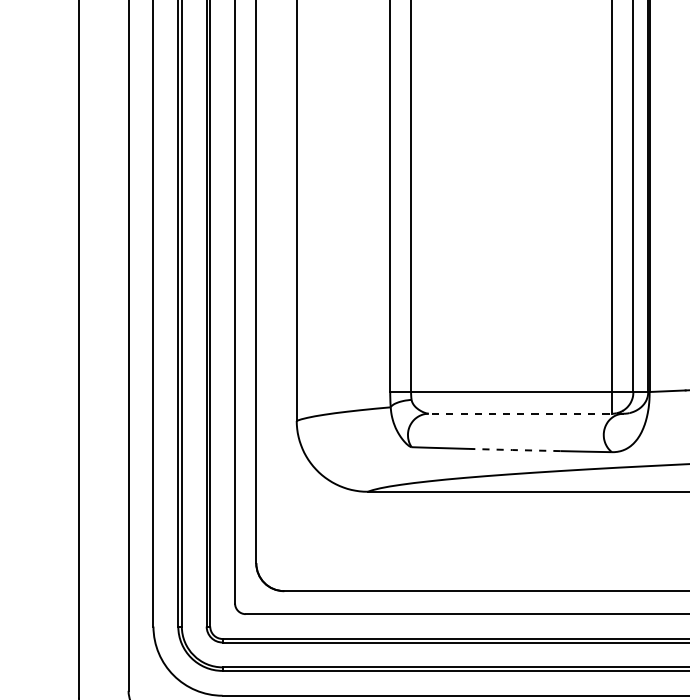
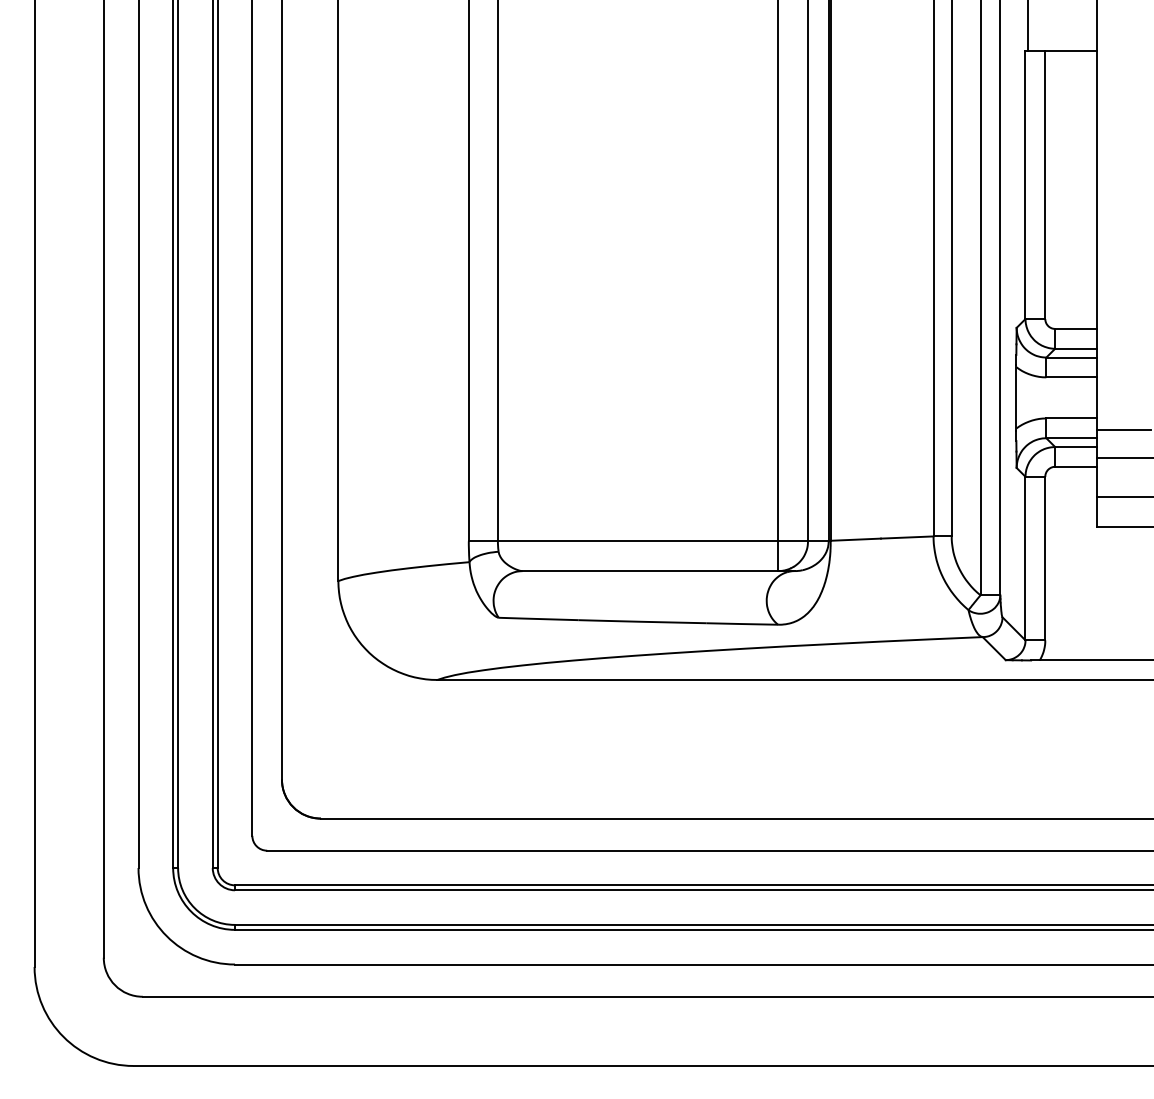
line: (526, 414) -> (658, 571), dashed -> solid
line: (513, 449) -> (640, 621), dashed -> solid

